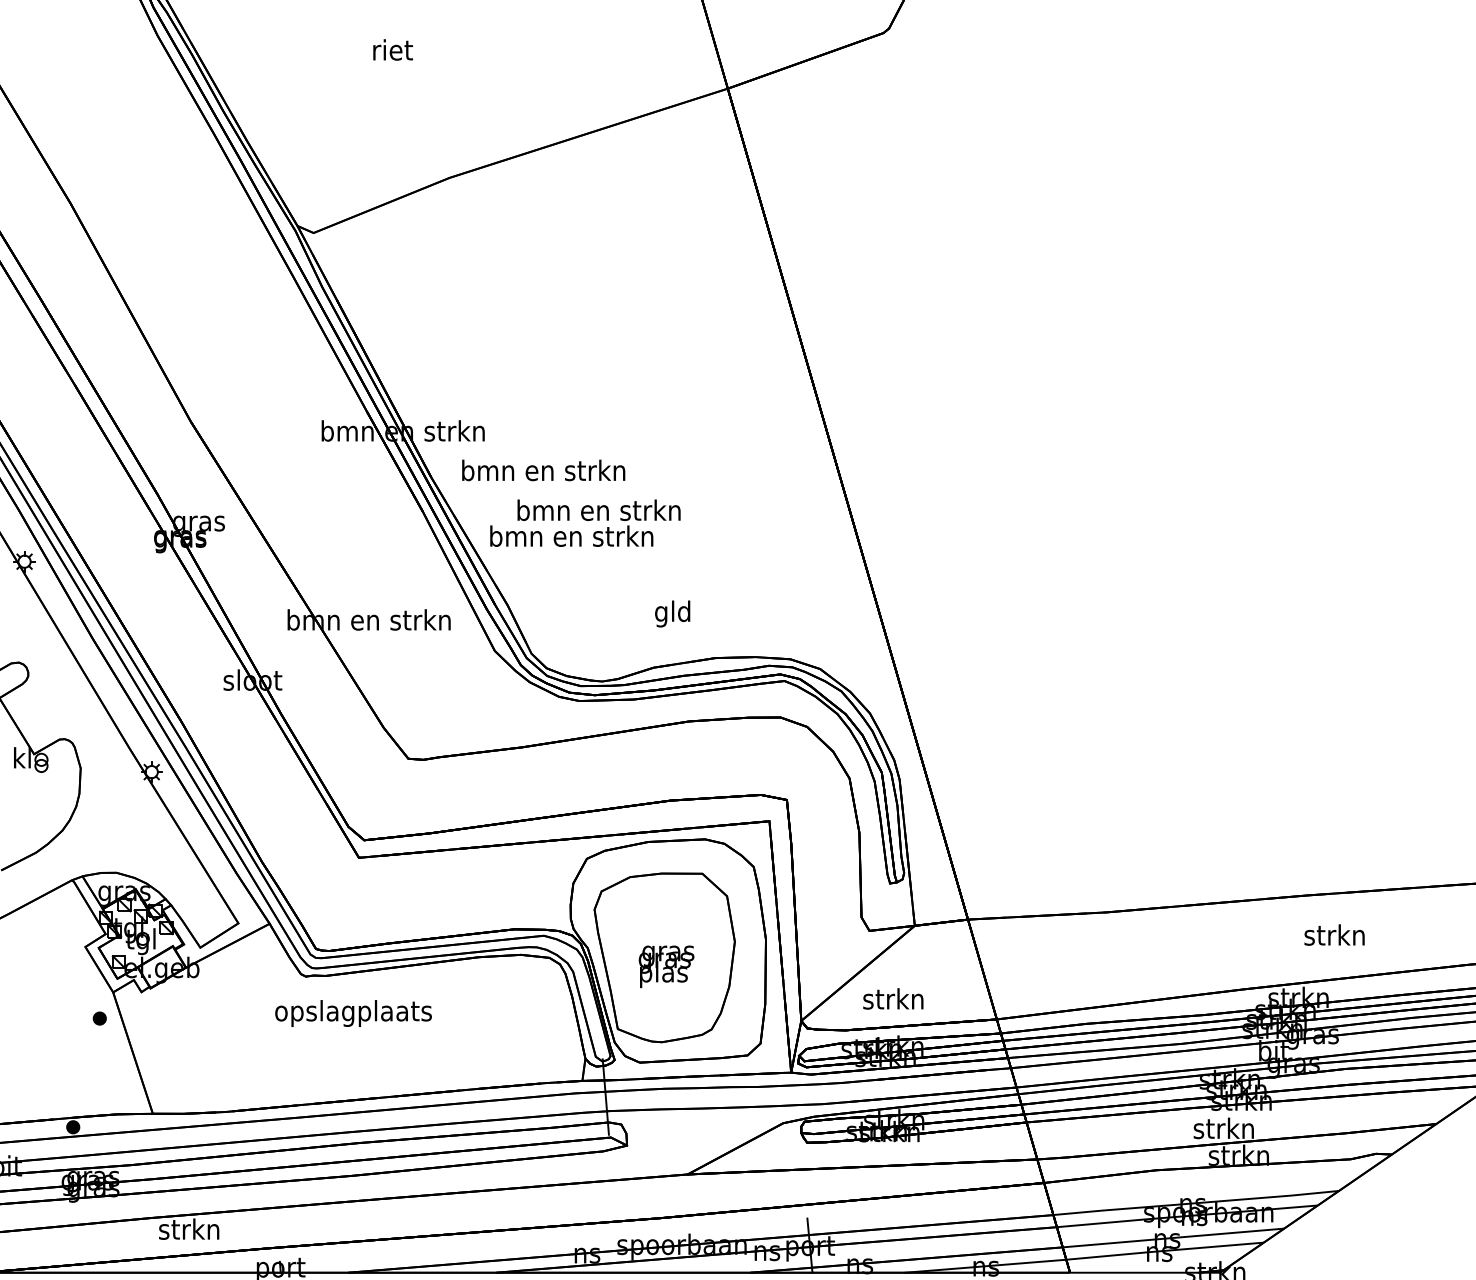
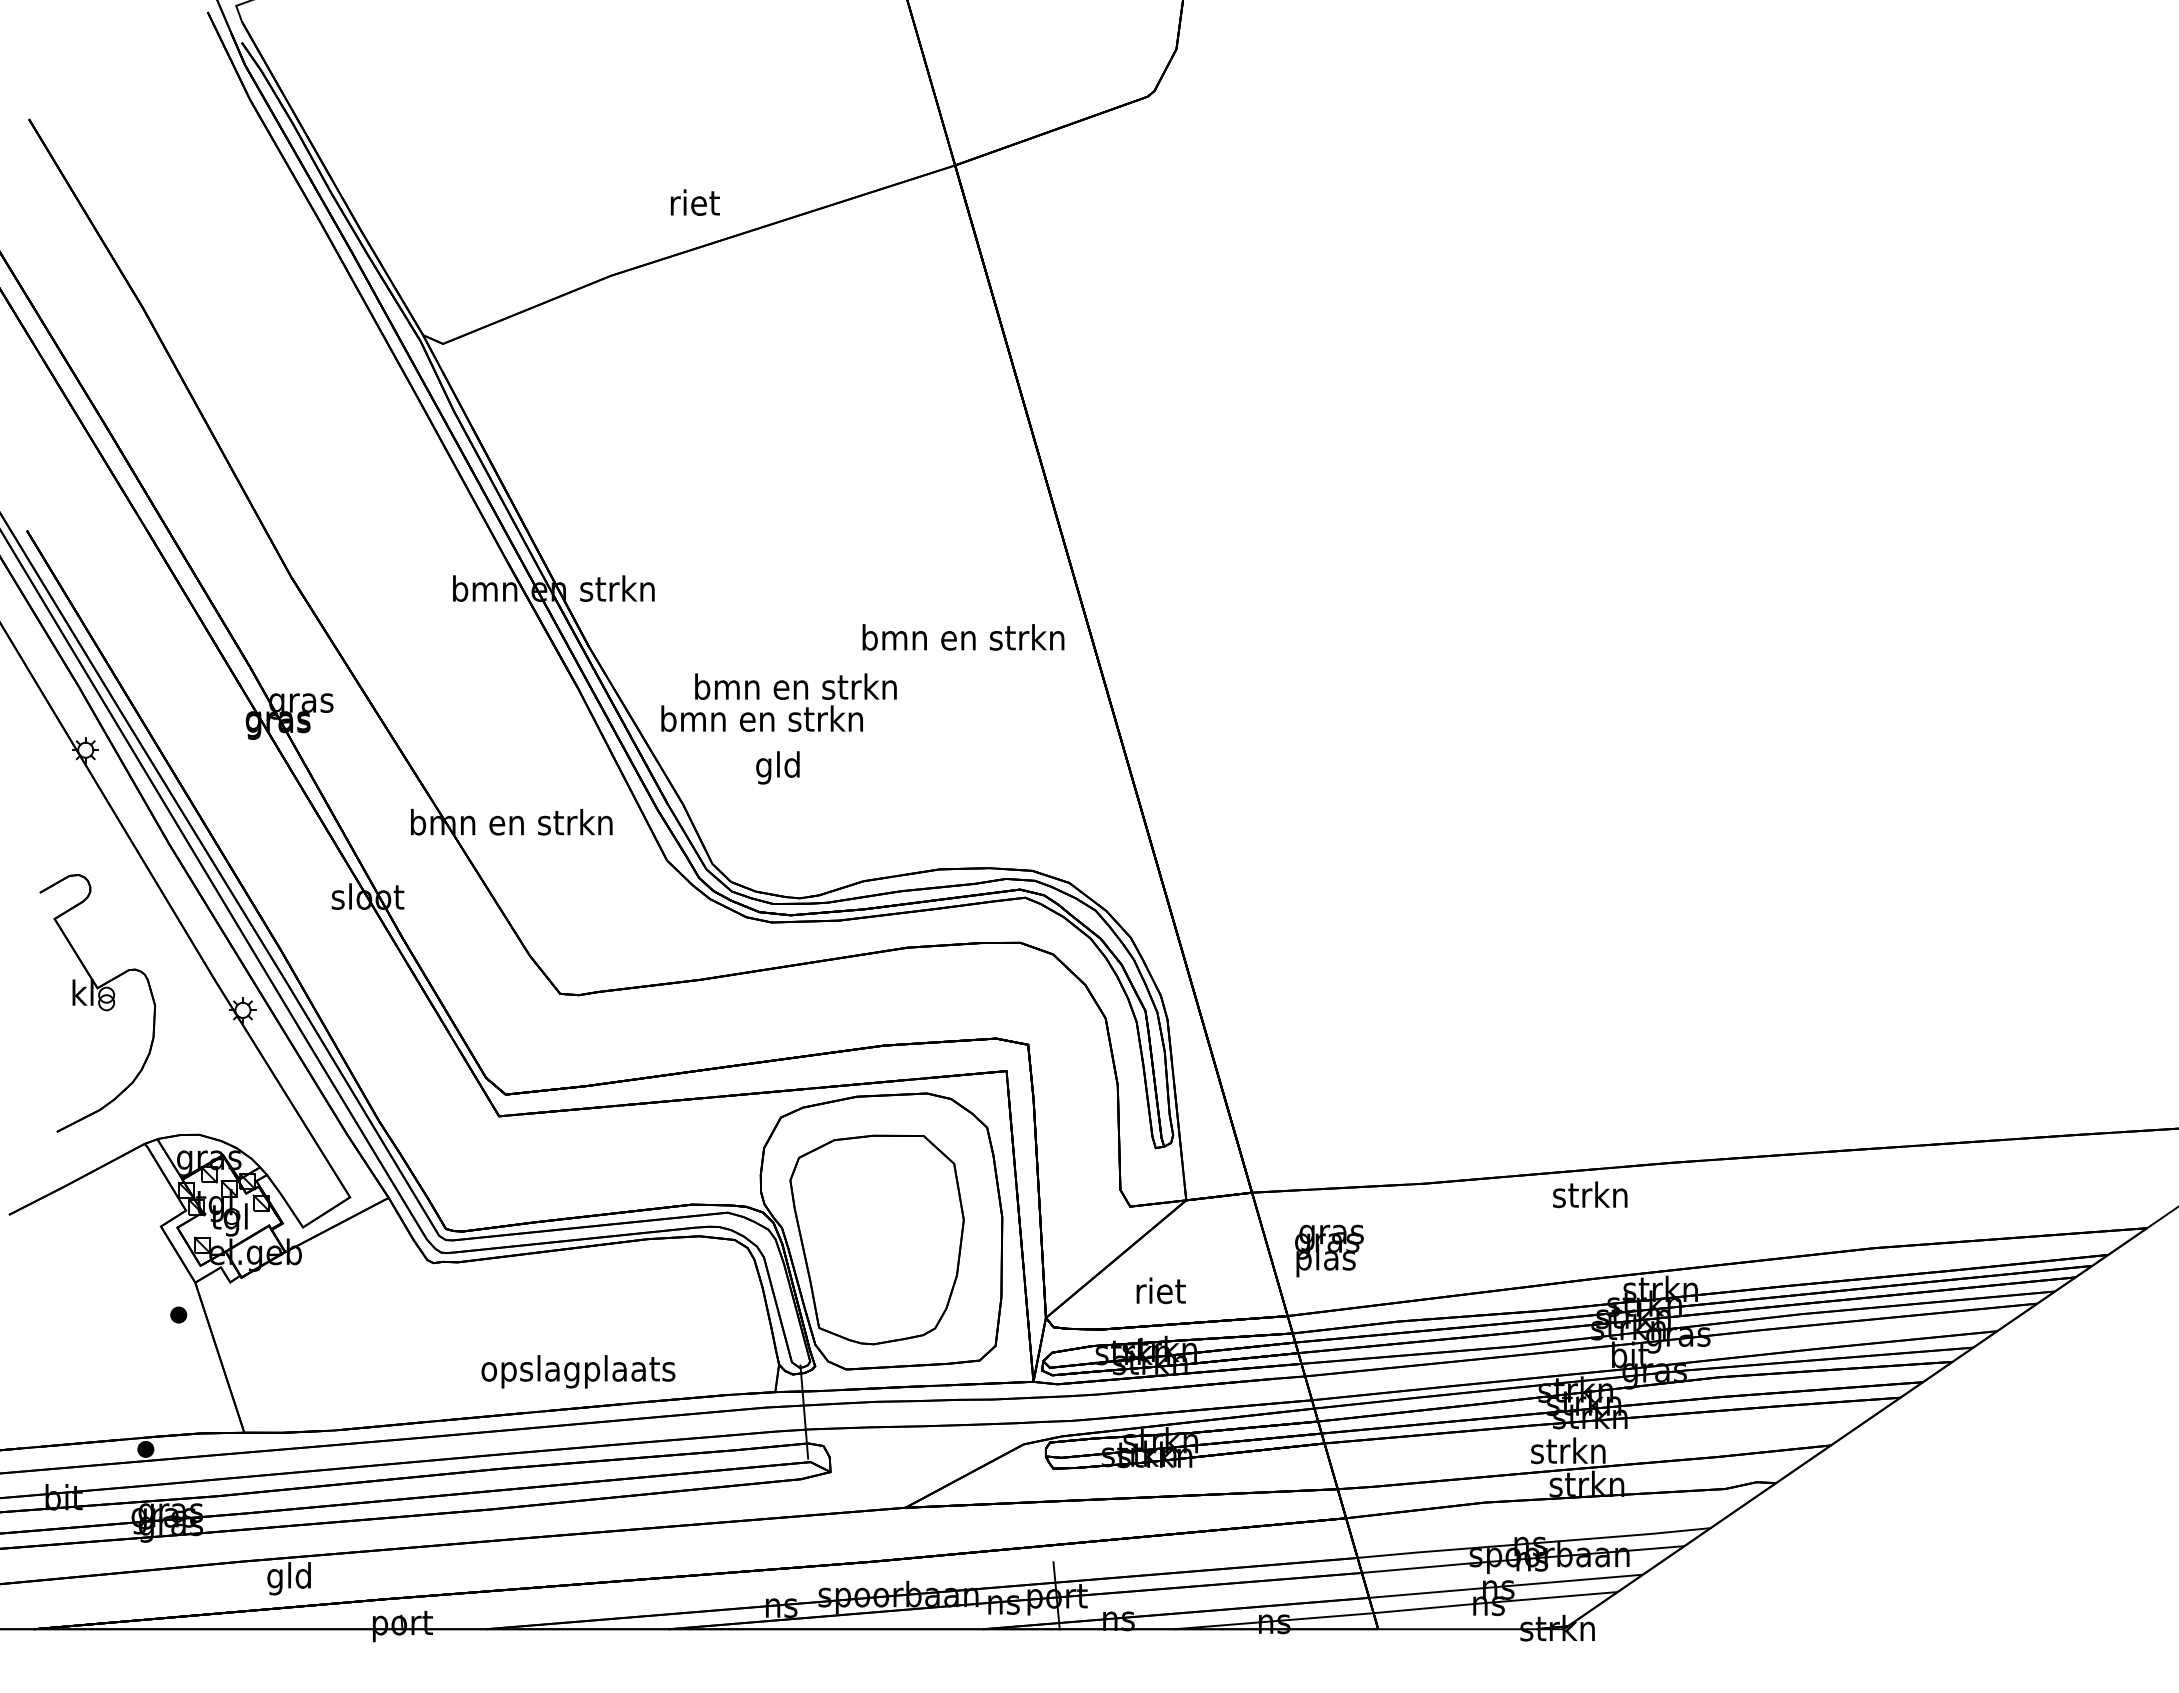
text: (392, 49) -> (694, 202), moved
text: (543, 470) -> (963, 637), moved
text: (672, 613) -> (777, 767), moved
text: (1334, 934) -> (1590, 1194), moved
text: (666, 966) -> (1329, 1250), moved
text: (893, 998) -> (1159, 1290), strkn -> riet
text: (353, 1013) -> (578, 1371), moved
text: (189, 1231) -> (289, 1578), strkn -> gld

